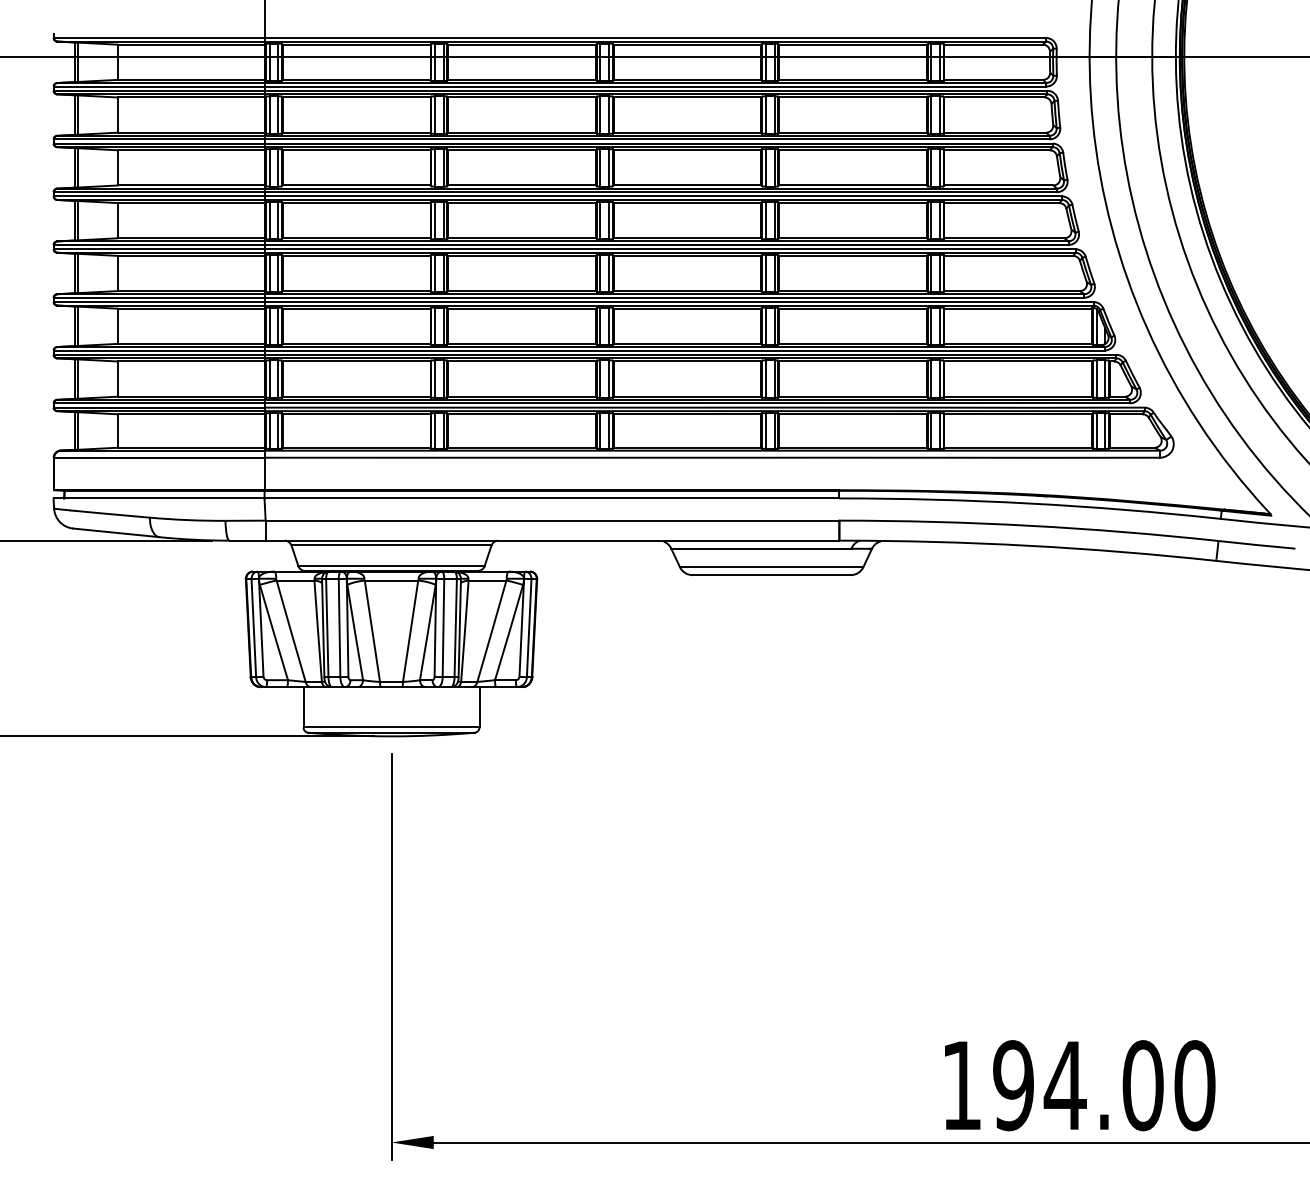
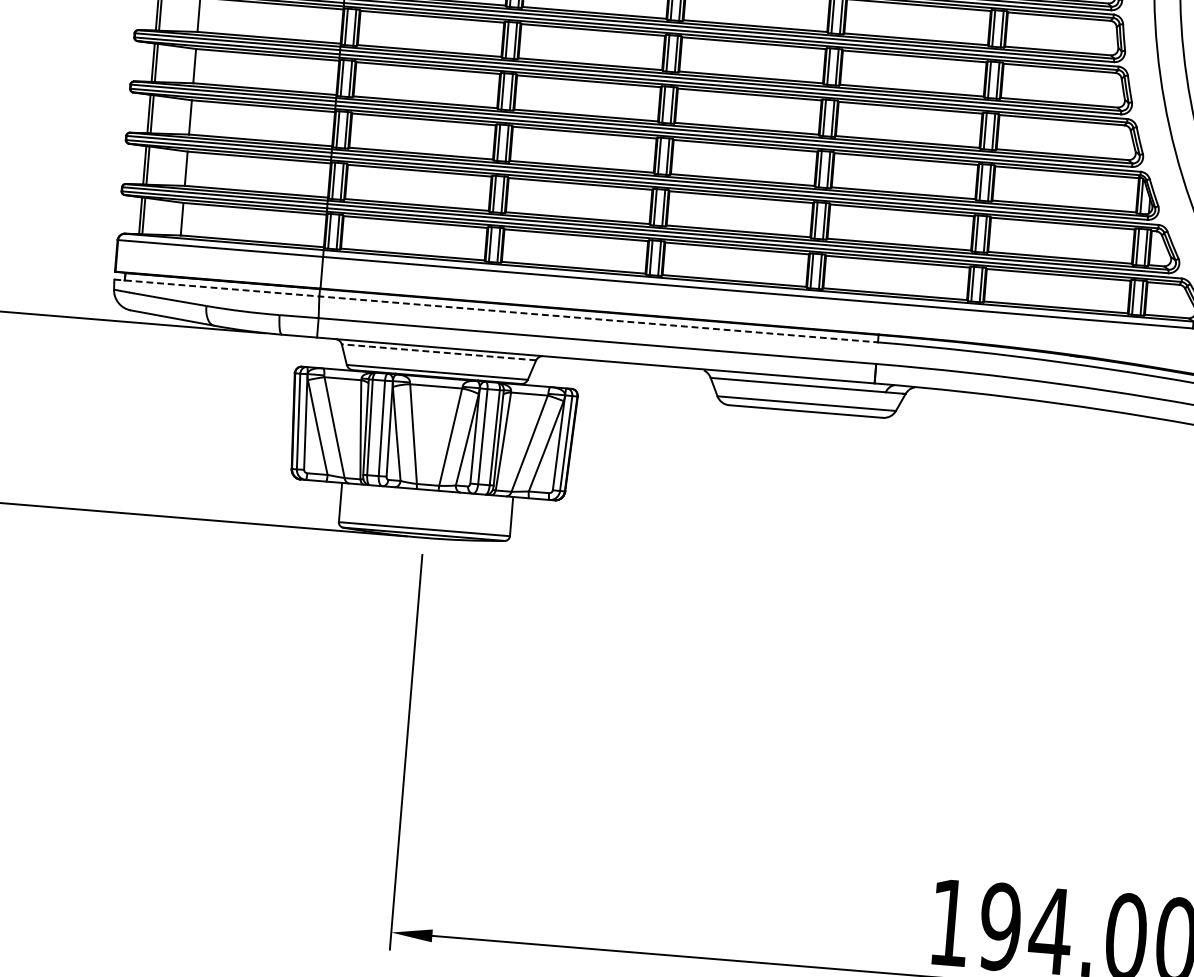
line: (446, 498) -> (496, 311), solid -> dashed
line: (391, 545) -> (438, 352), solid -> dashed

